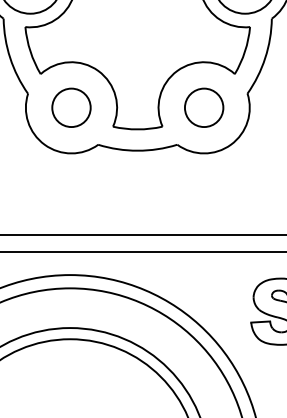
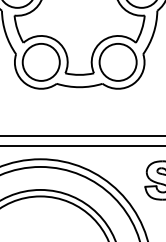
circle: (70, 106) -> (40, 61), size x1.67
circle: (203, 106) -> (117, 61), size x1.67

